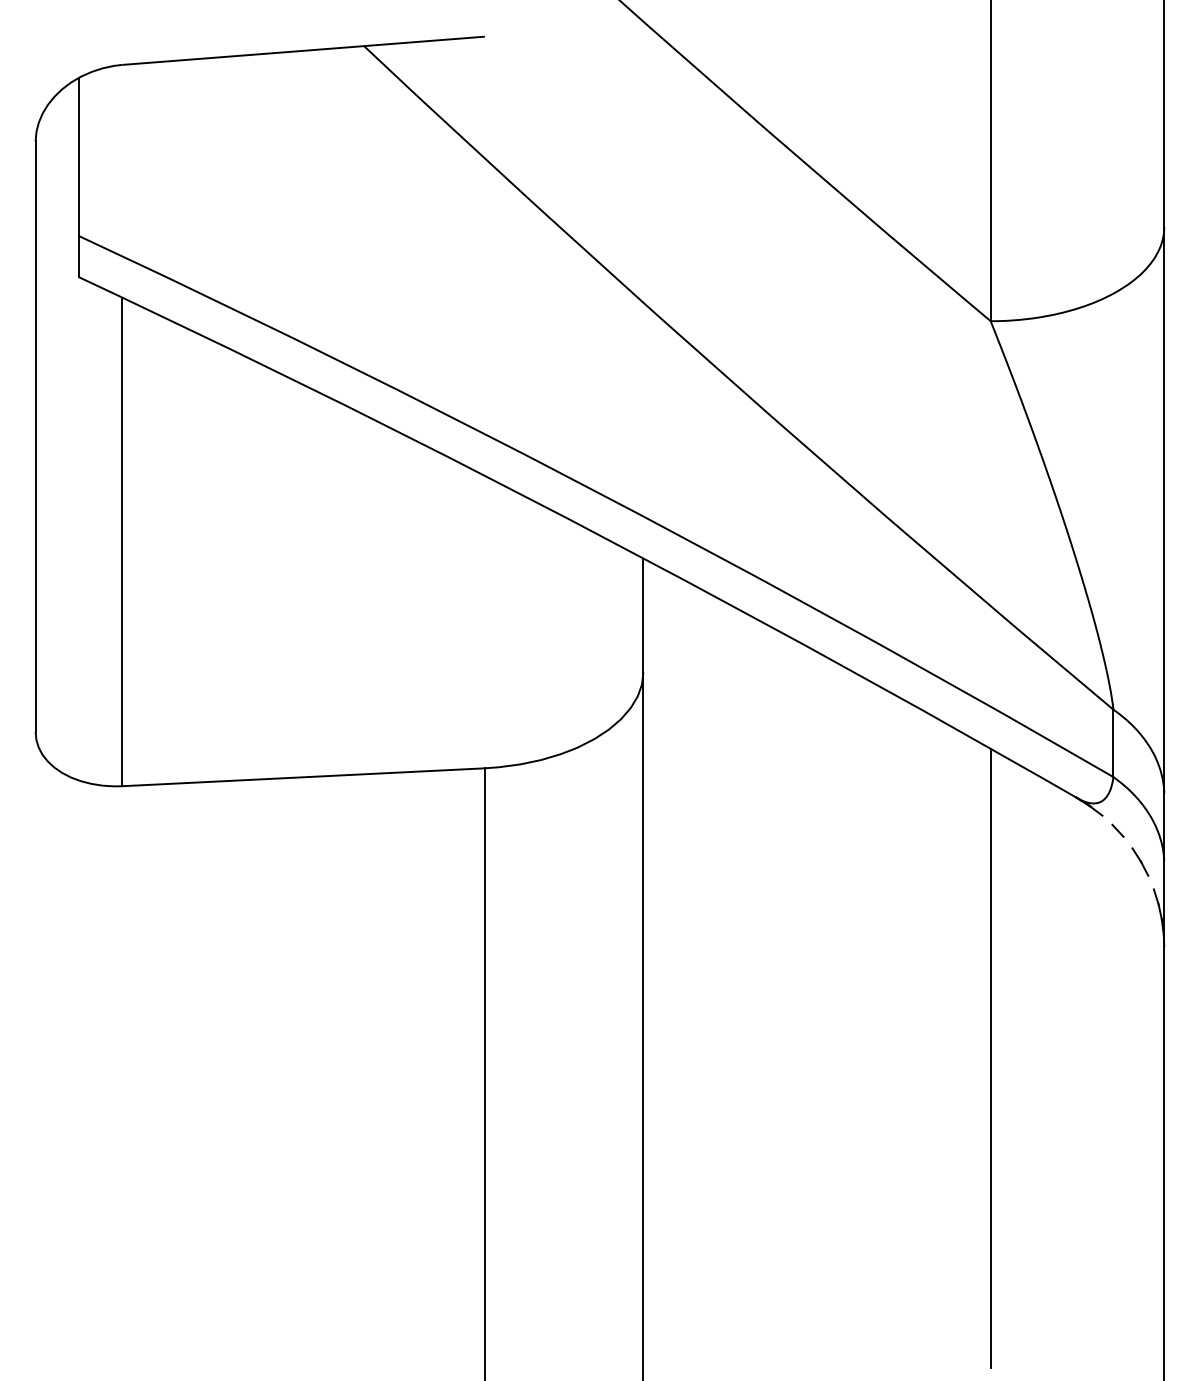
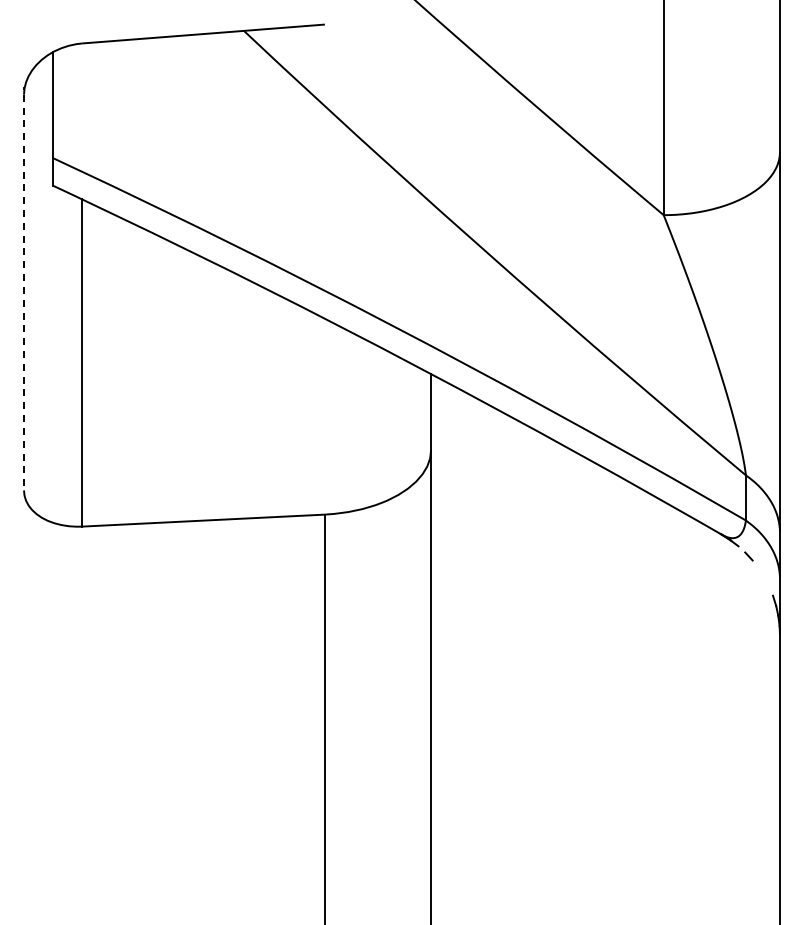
line: (36, 436) -> (24, 292), solid -> dashed
line: (1139, 862) -> (763, 577), removed
line: (990, 1057) -> (663, 708), removed

